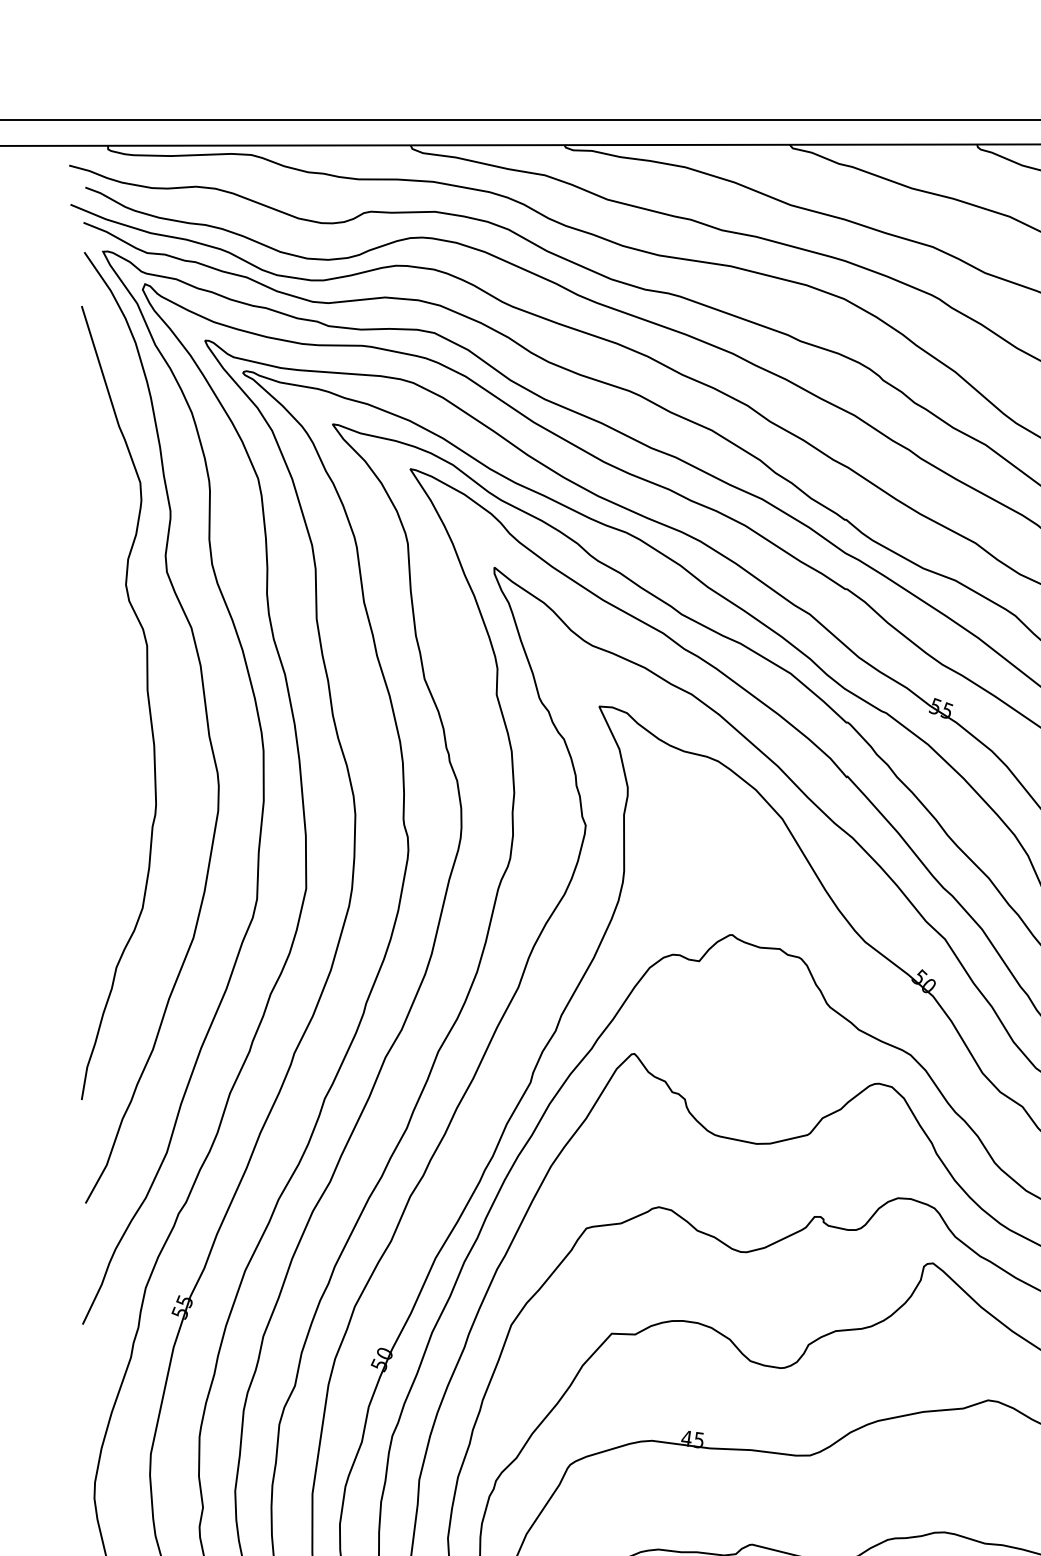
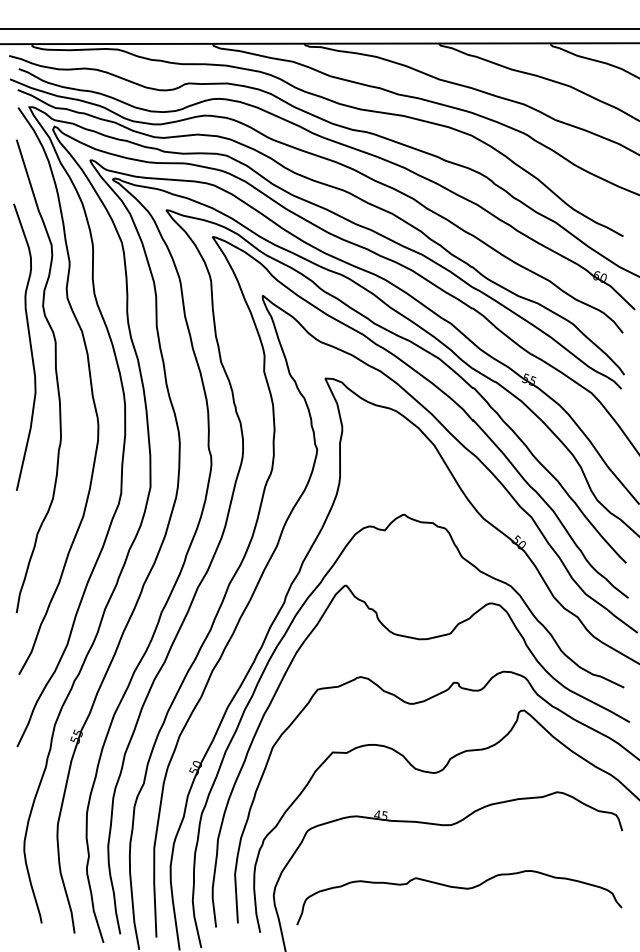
curve: (103, 651) -> (29, 345), added

